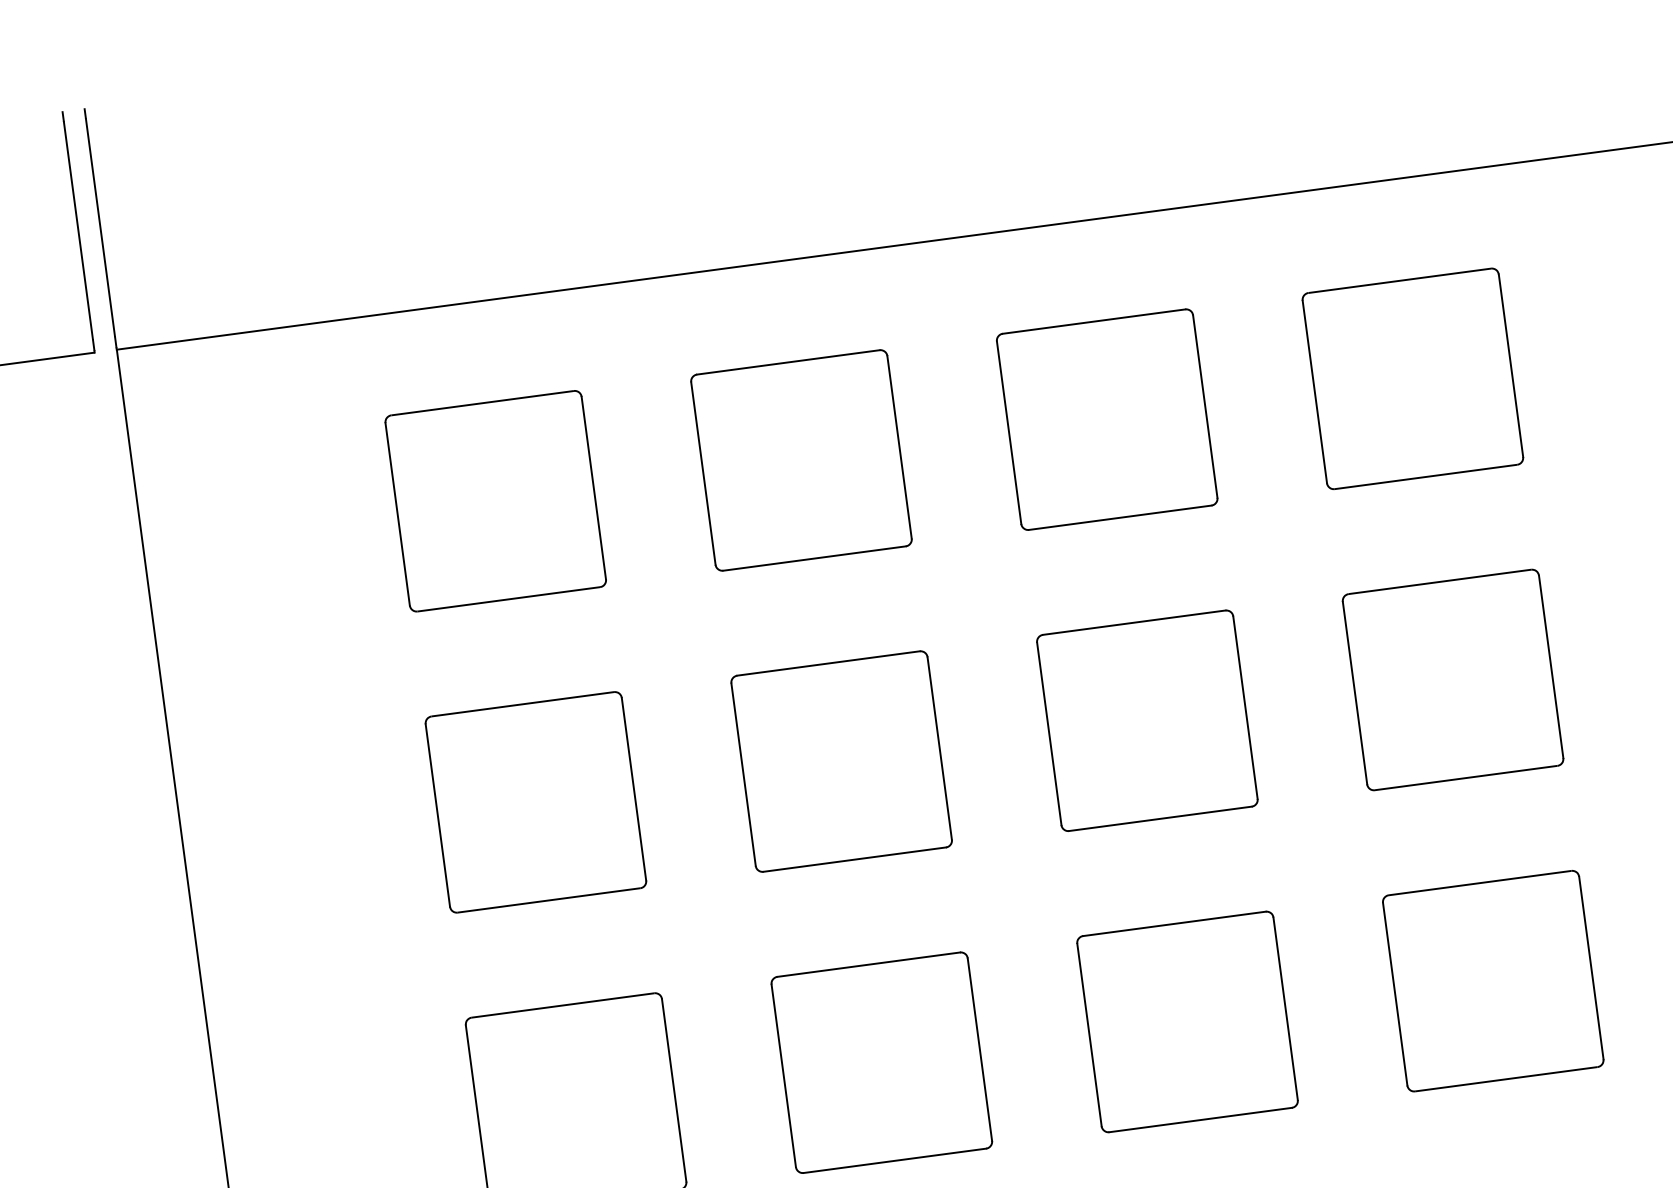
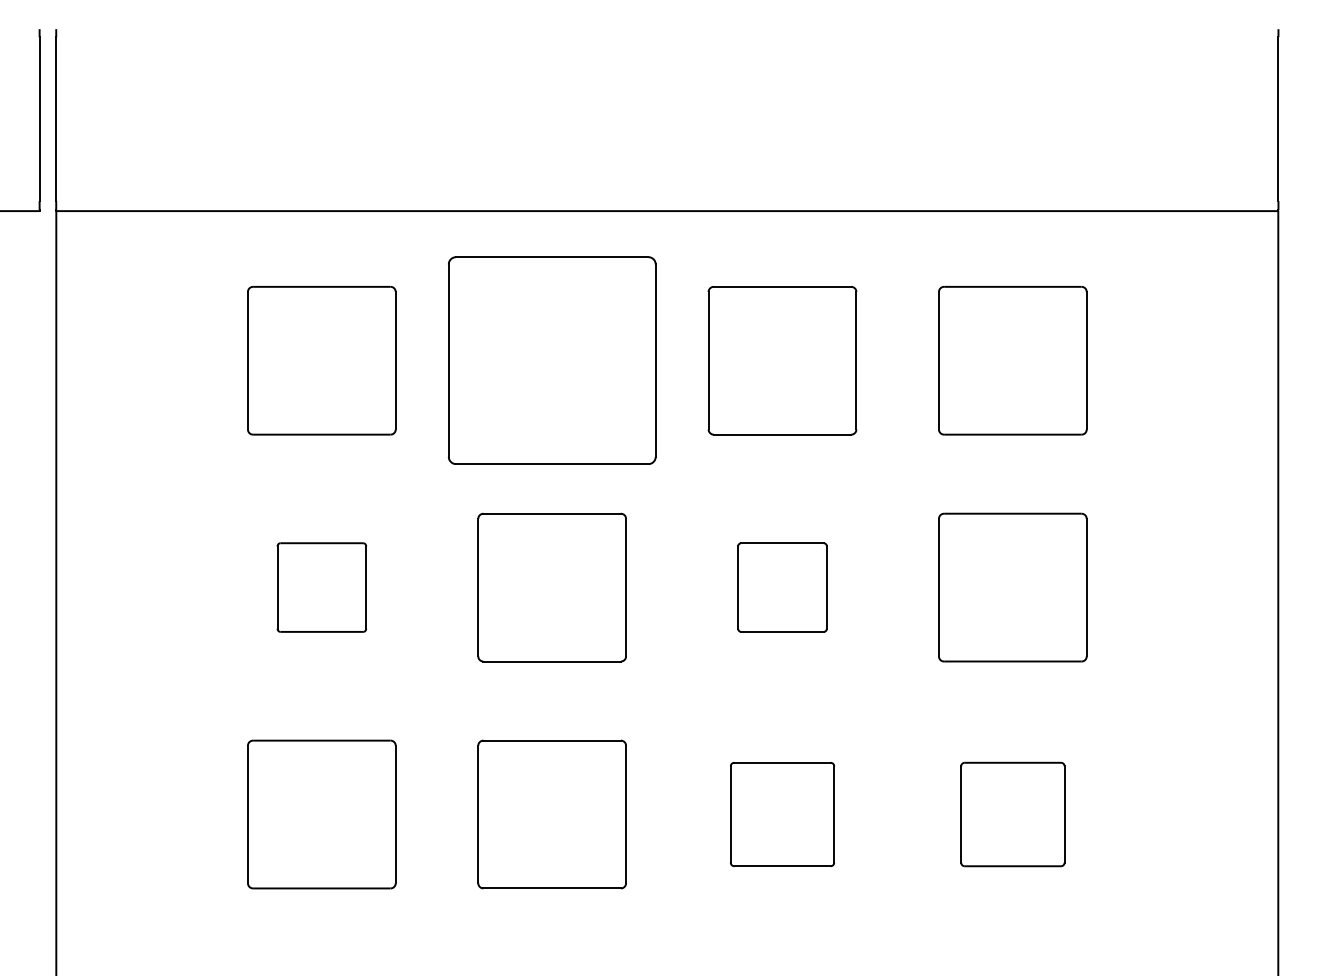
part: (800, 460) -> (551, 360), size x1.4
part: (1147, 720) -> (782, 587), size x0.6
part: (535, 802) -> (321, 587), size x0.6
part: (1492, 981) -> (1012, 814), size x0.7
part: (1187, 1021) -> (782, 814), size x0.7

